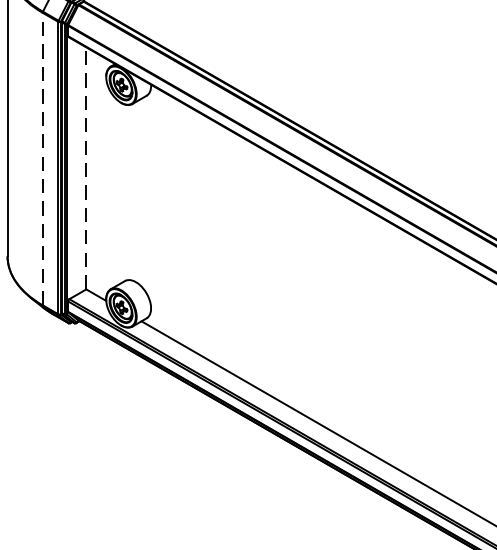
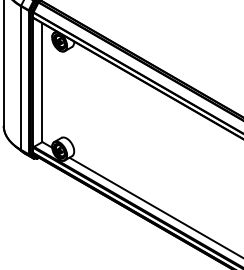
line: (41, 159) -> (20, 78), dashed -> solid
line: (86, 168) -> (42, 82), dashed -> solid

